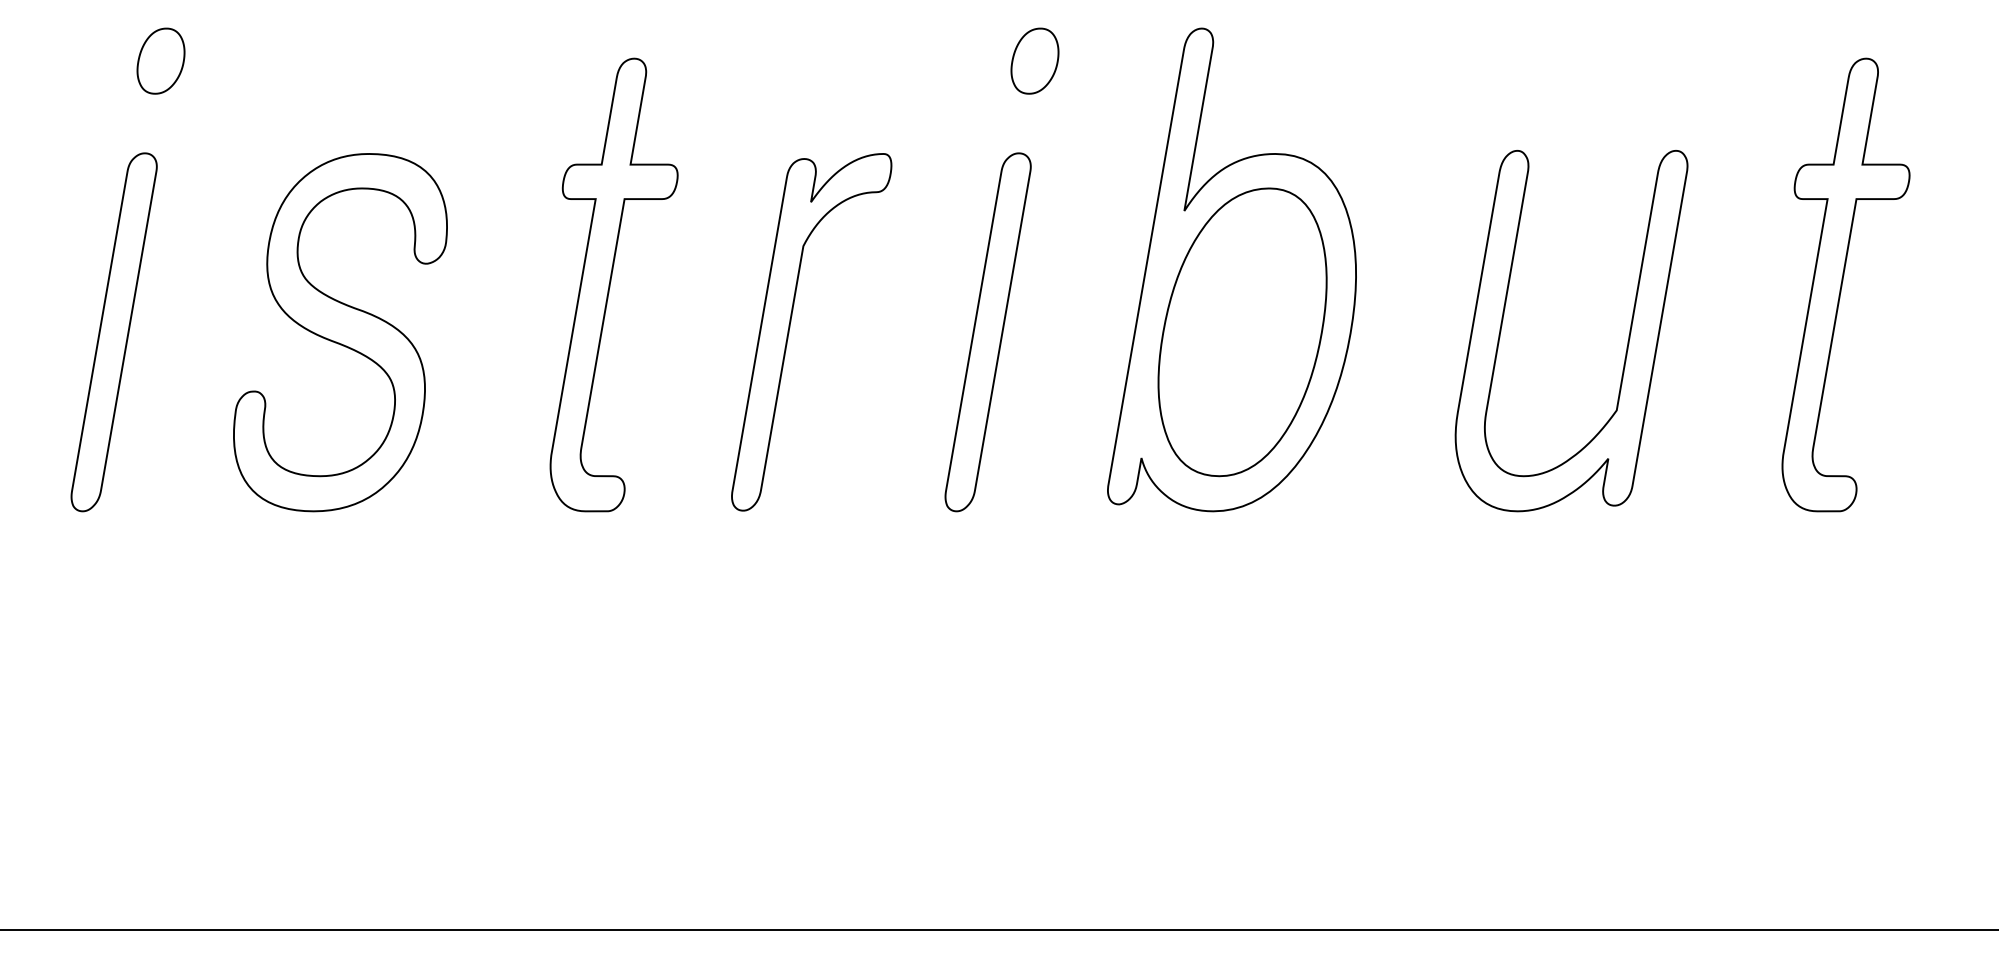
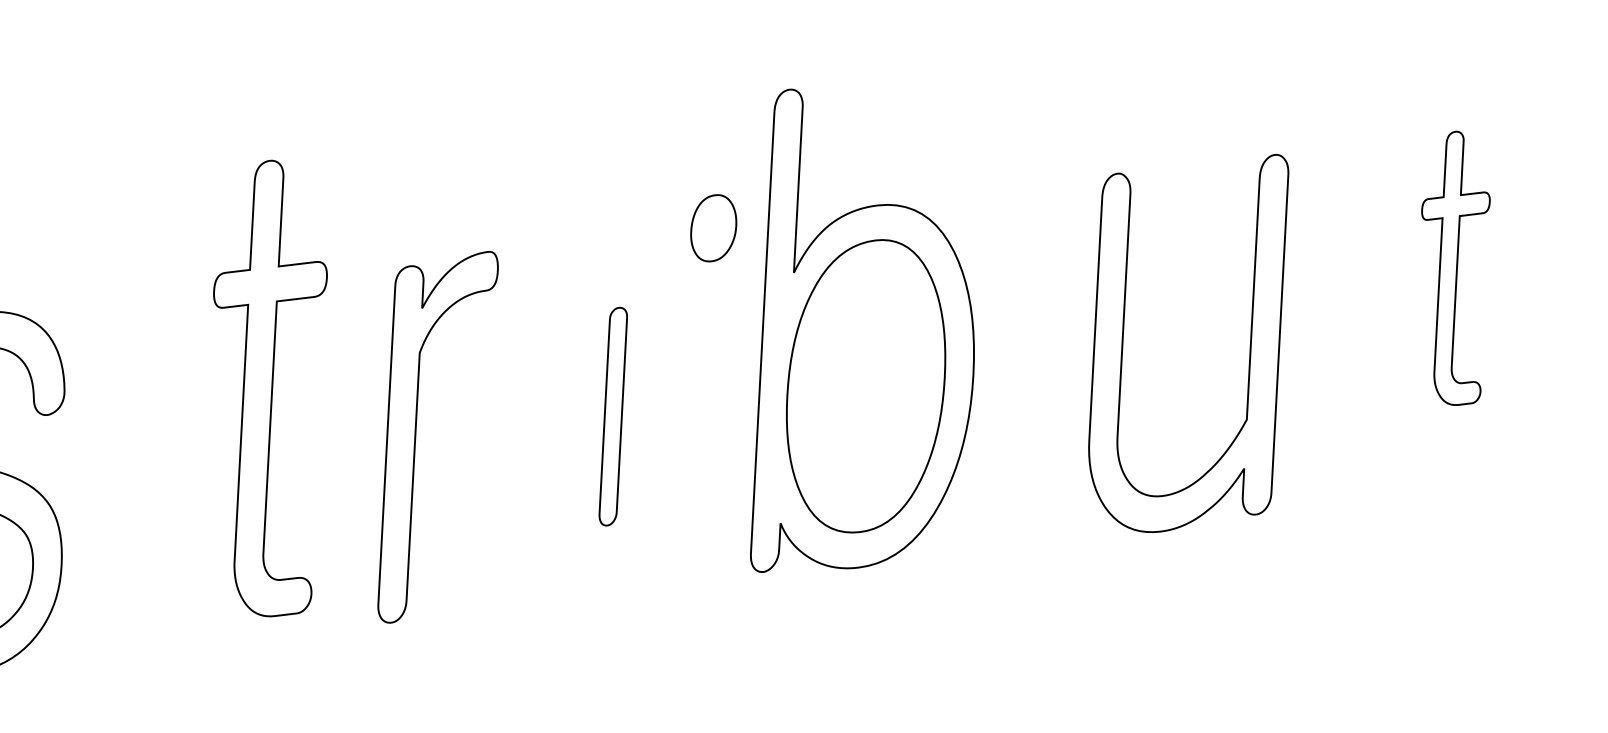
part: (1034, 60) -> (713, 227), moved
part: (613, 284) -> (275, 387), moved
part: (1845, 284) -> (1459, 267), size x0.6
part: (987, 332) -> (612, 416), size x0.6

